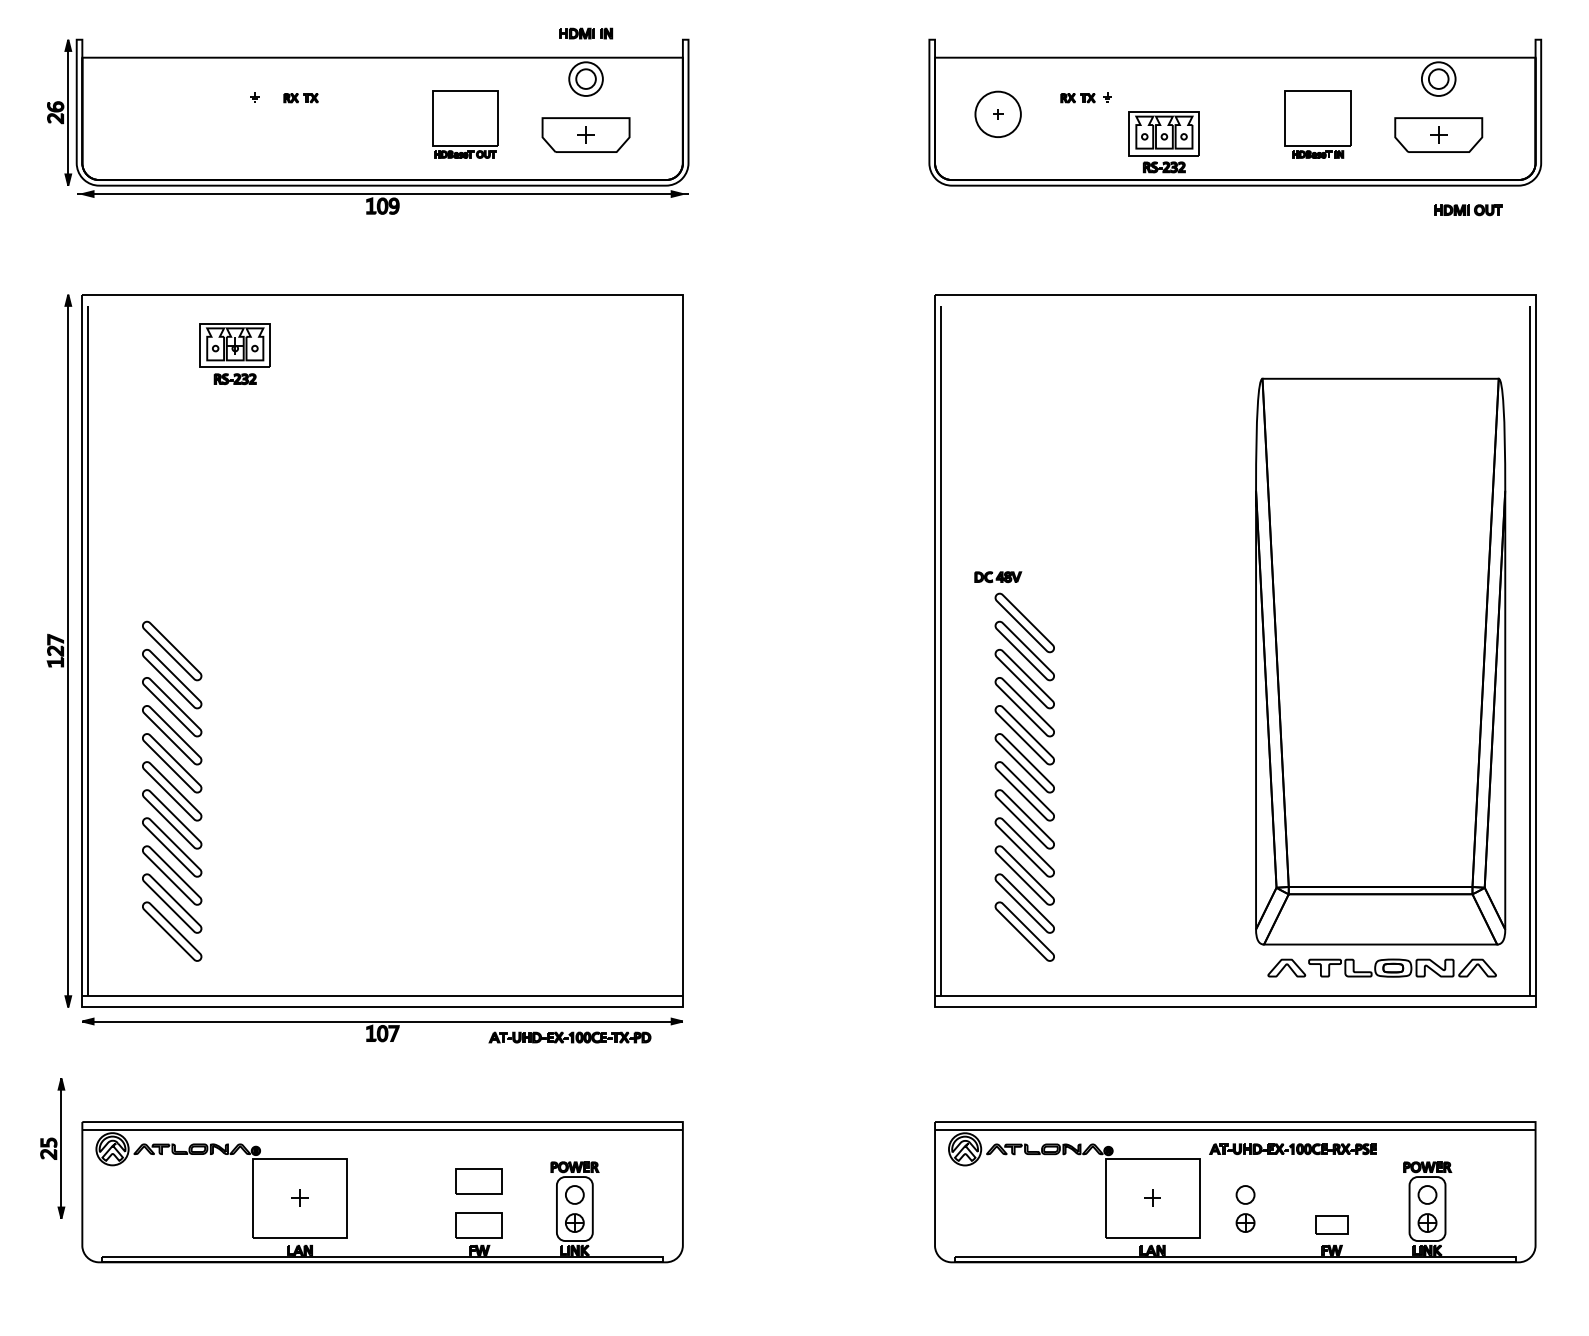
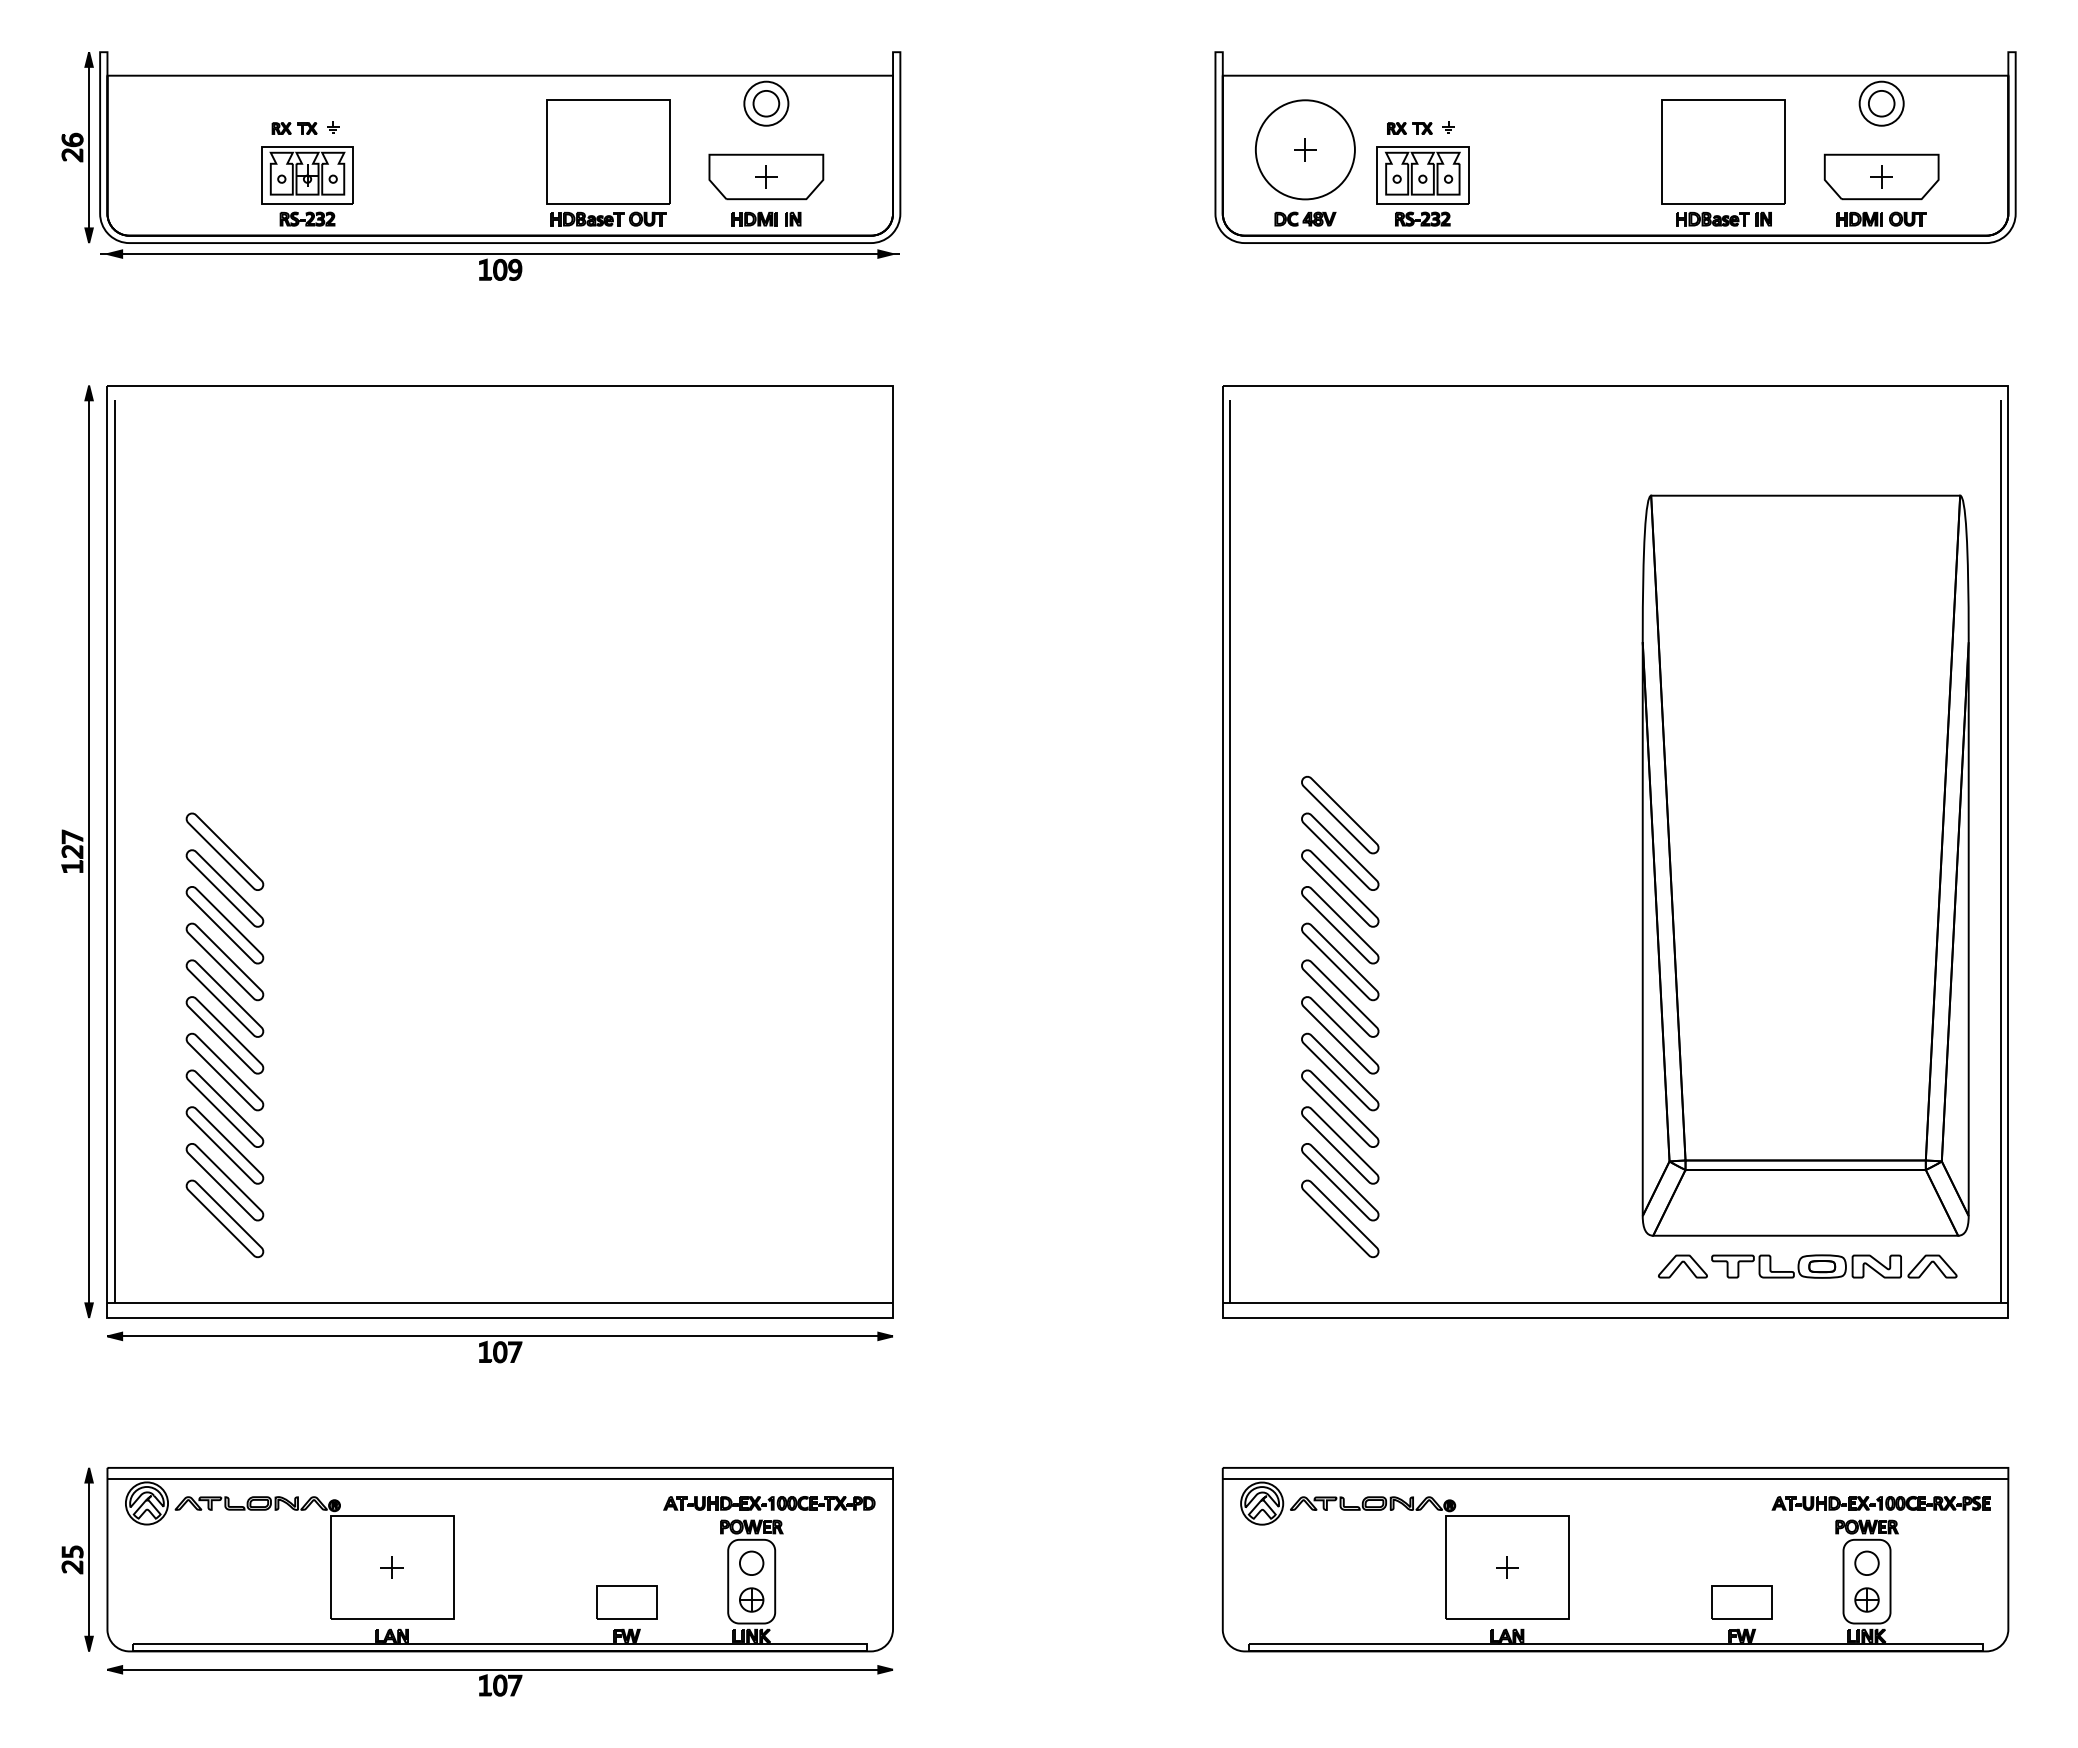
part: (586, 33) -> (766, 218), moved
part: (301, 98) -> (294, 128), moved
part: (998, 114) -> (1305, 149), size x1.67
part: (465, 124) -> (608, 162), size x1.43
part: (1317, 124) -> (1723, 162), size x1.43
part: (1164, 142) -> (1422, 186), moved
part: (1468, 209) -> (1881, 218), moved
part: (235, 354) -> (307, 186), moved
part: (998, 576) -> (1305, 218), moved
part: (570, 1037) -> (769, 1503), moved
part: (52, 1148) -> (77, 1559), moved
part: (1292, 1149) -> (1880, 1503), moved
part: (479, 1181) -> (626, 1545), removed
part: (1245, 1208) -> (1628, 1581), removed
part: (1331, 1224) -> (1741, 1602), size x1.43
part: (382, 1284) -> (500, 1680), added

